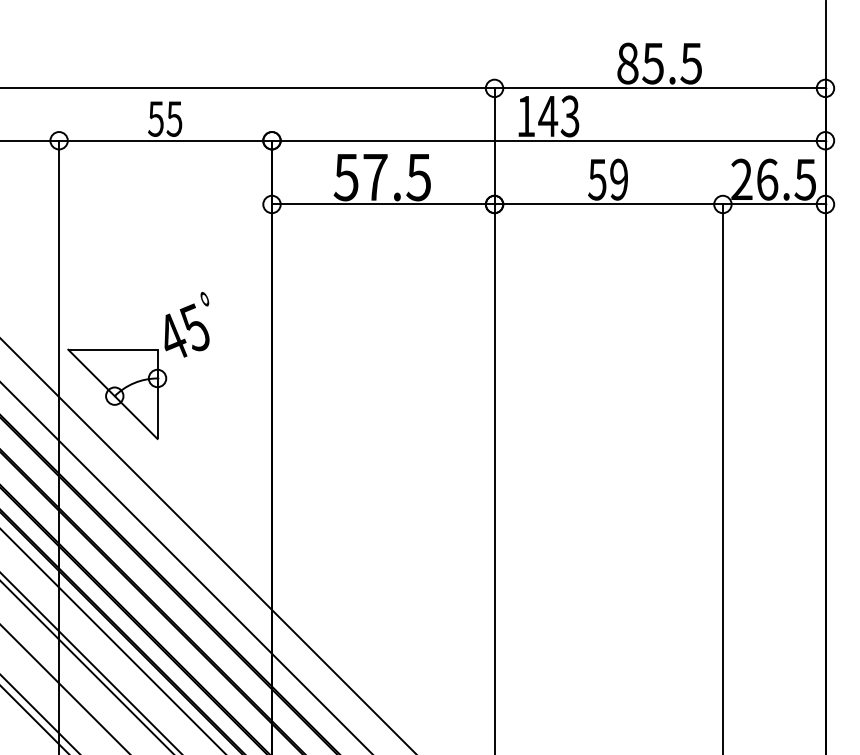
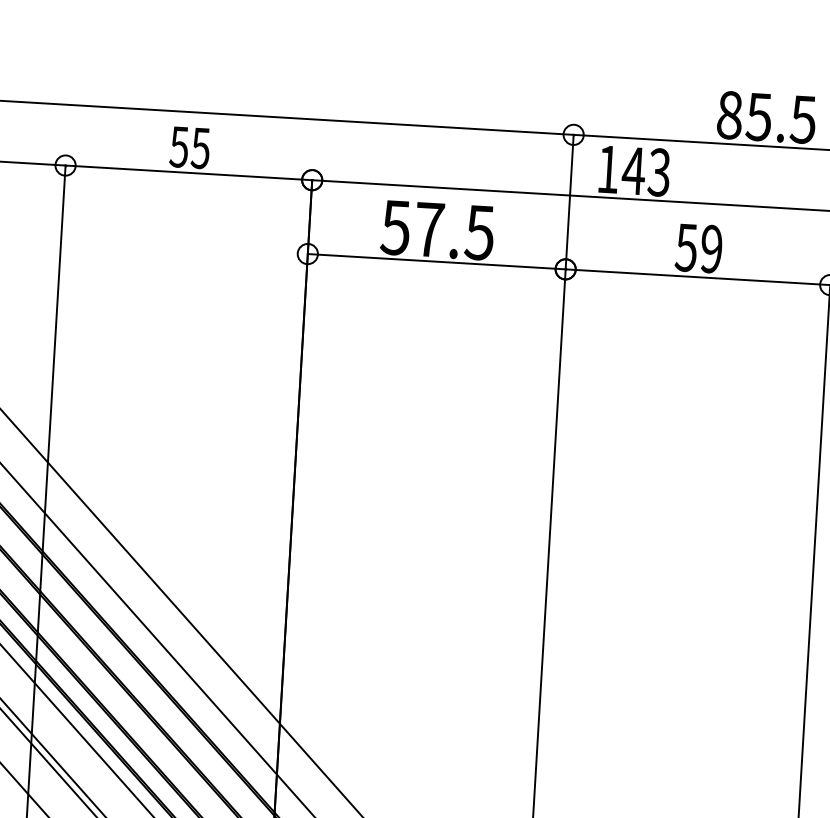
part: (138, 365) -> (142, 431), removed

